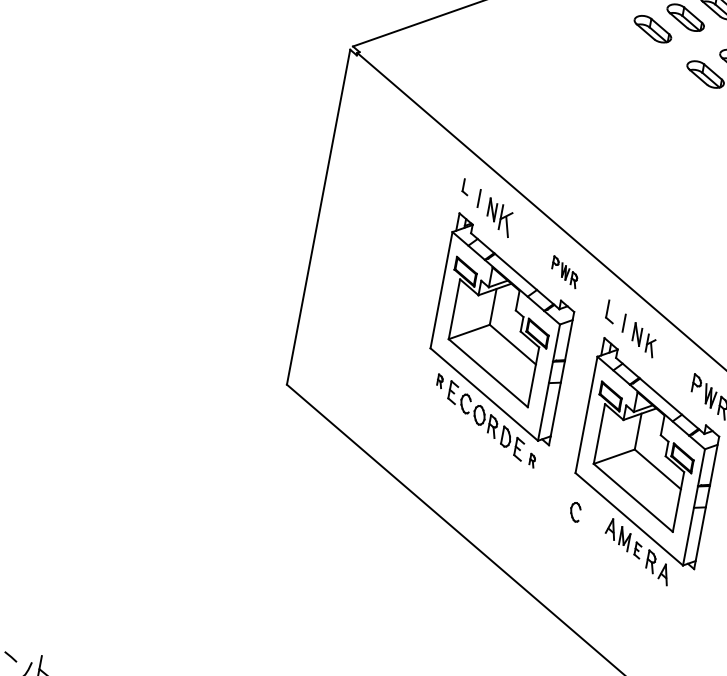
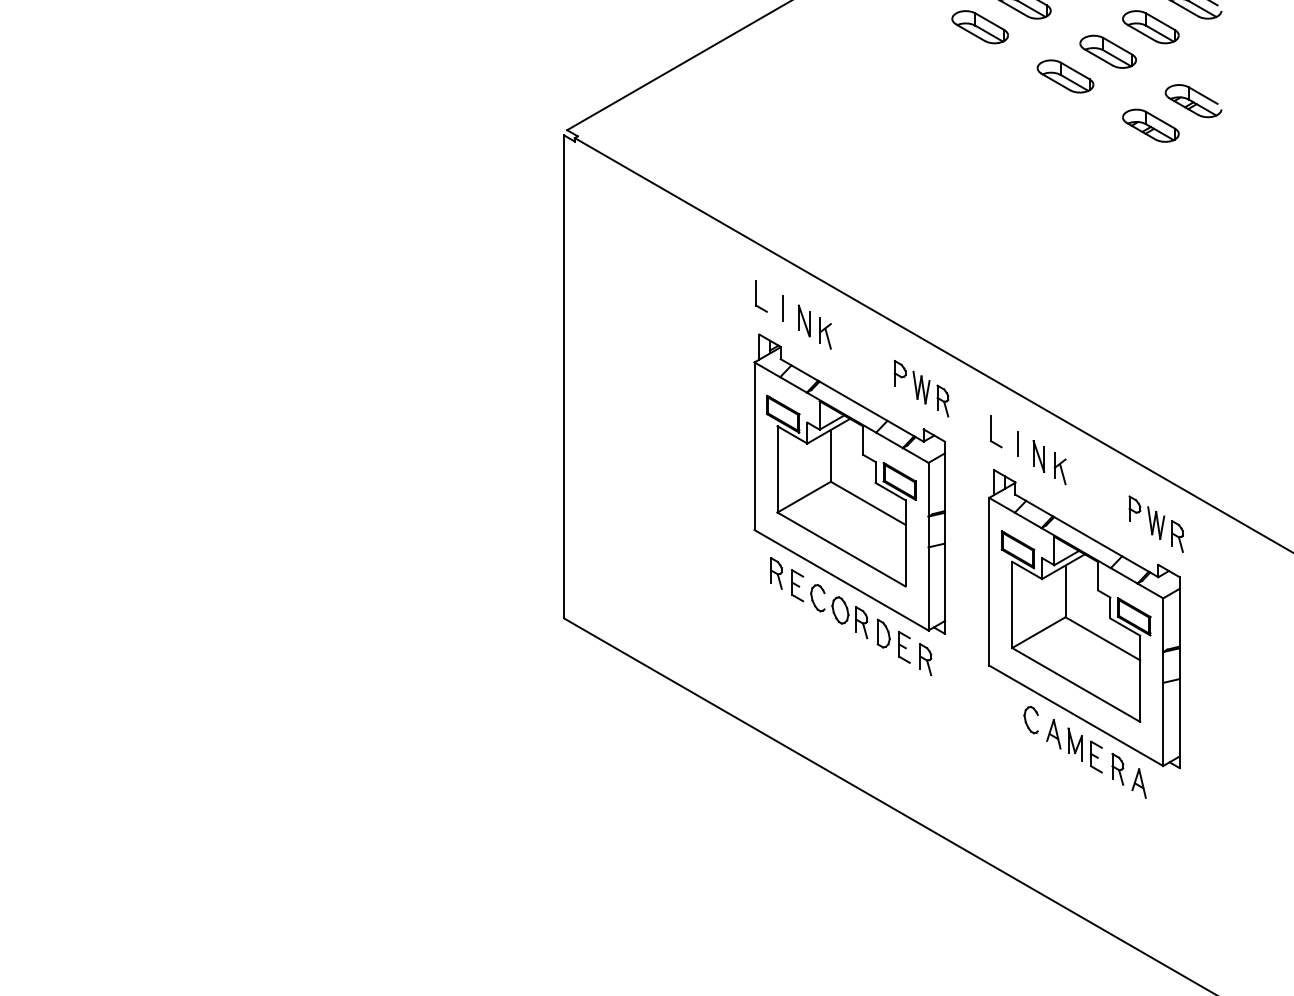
part: (465, 187) -> (761, 296), size x1.43
part: (505, 221) -> (825, 333), size x0.71
part: (564, 272) -> (921, 388), size x1.43
part: (440, 381) -> (776, 573), size x1.67
part: (532, 460) -> (925, 659), size x1.67
part: (574, 512) -> (1030, 720), moved
part: (638, 550) -> (1096, 756), size x1.43

